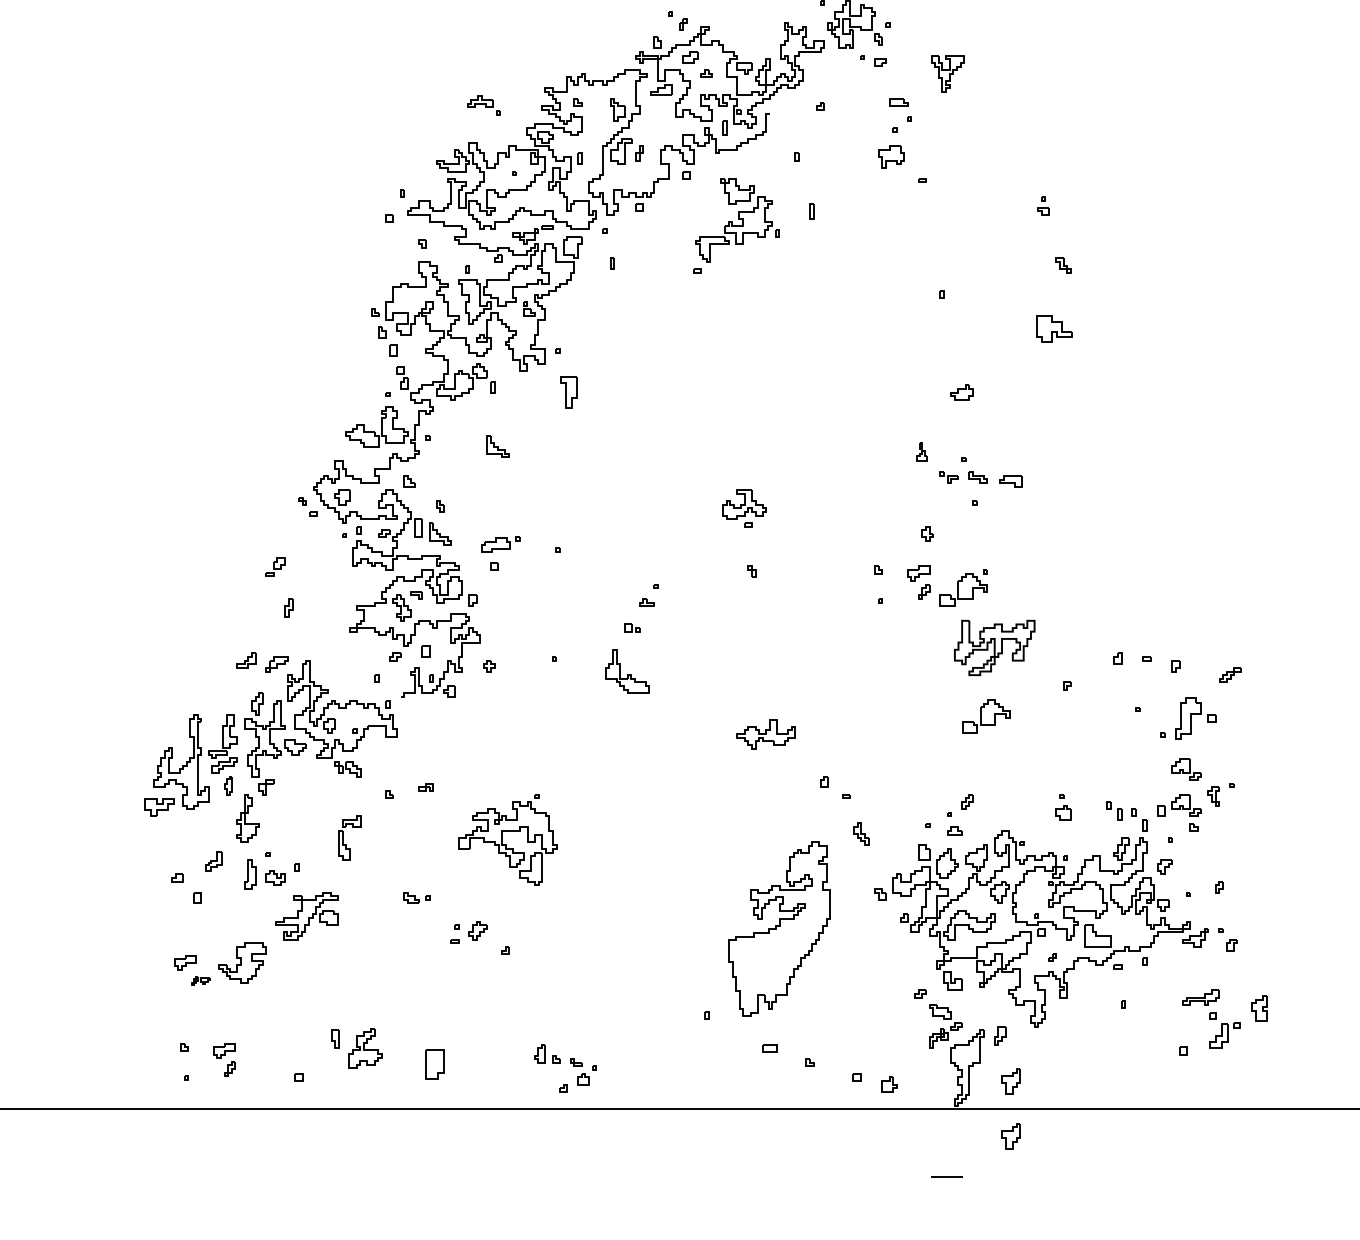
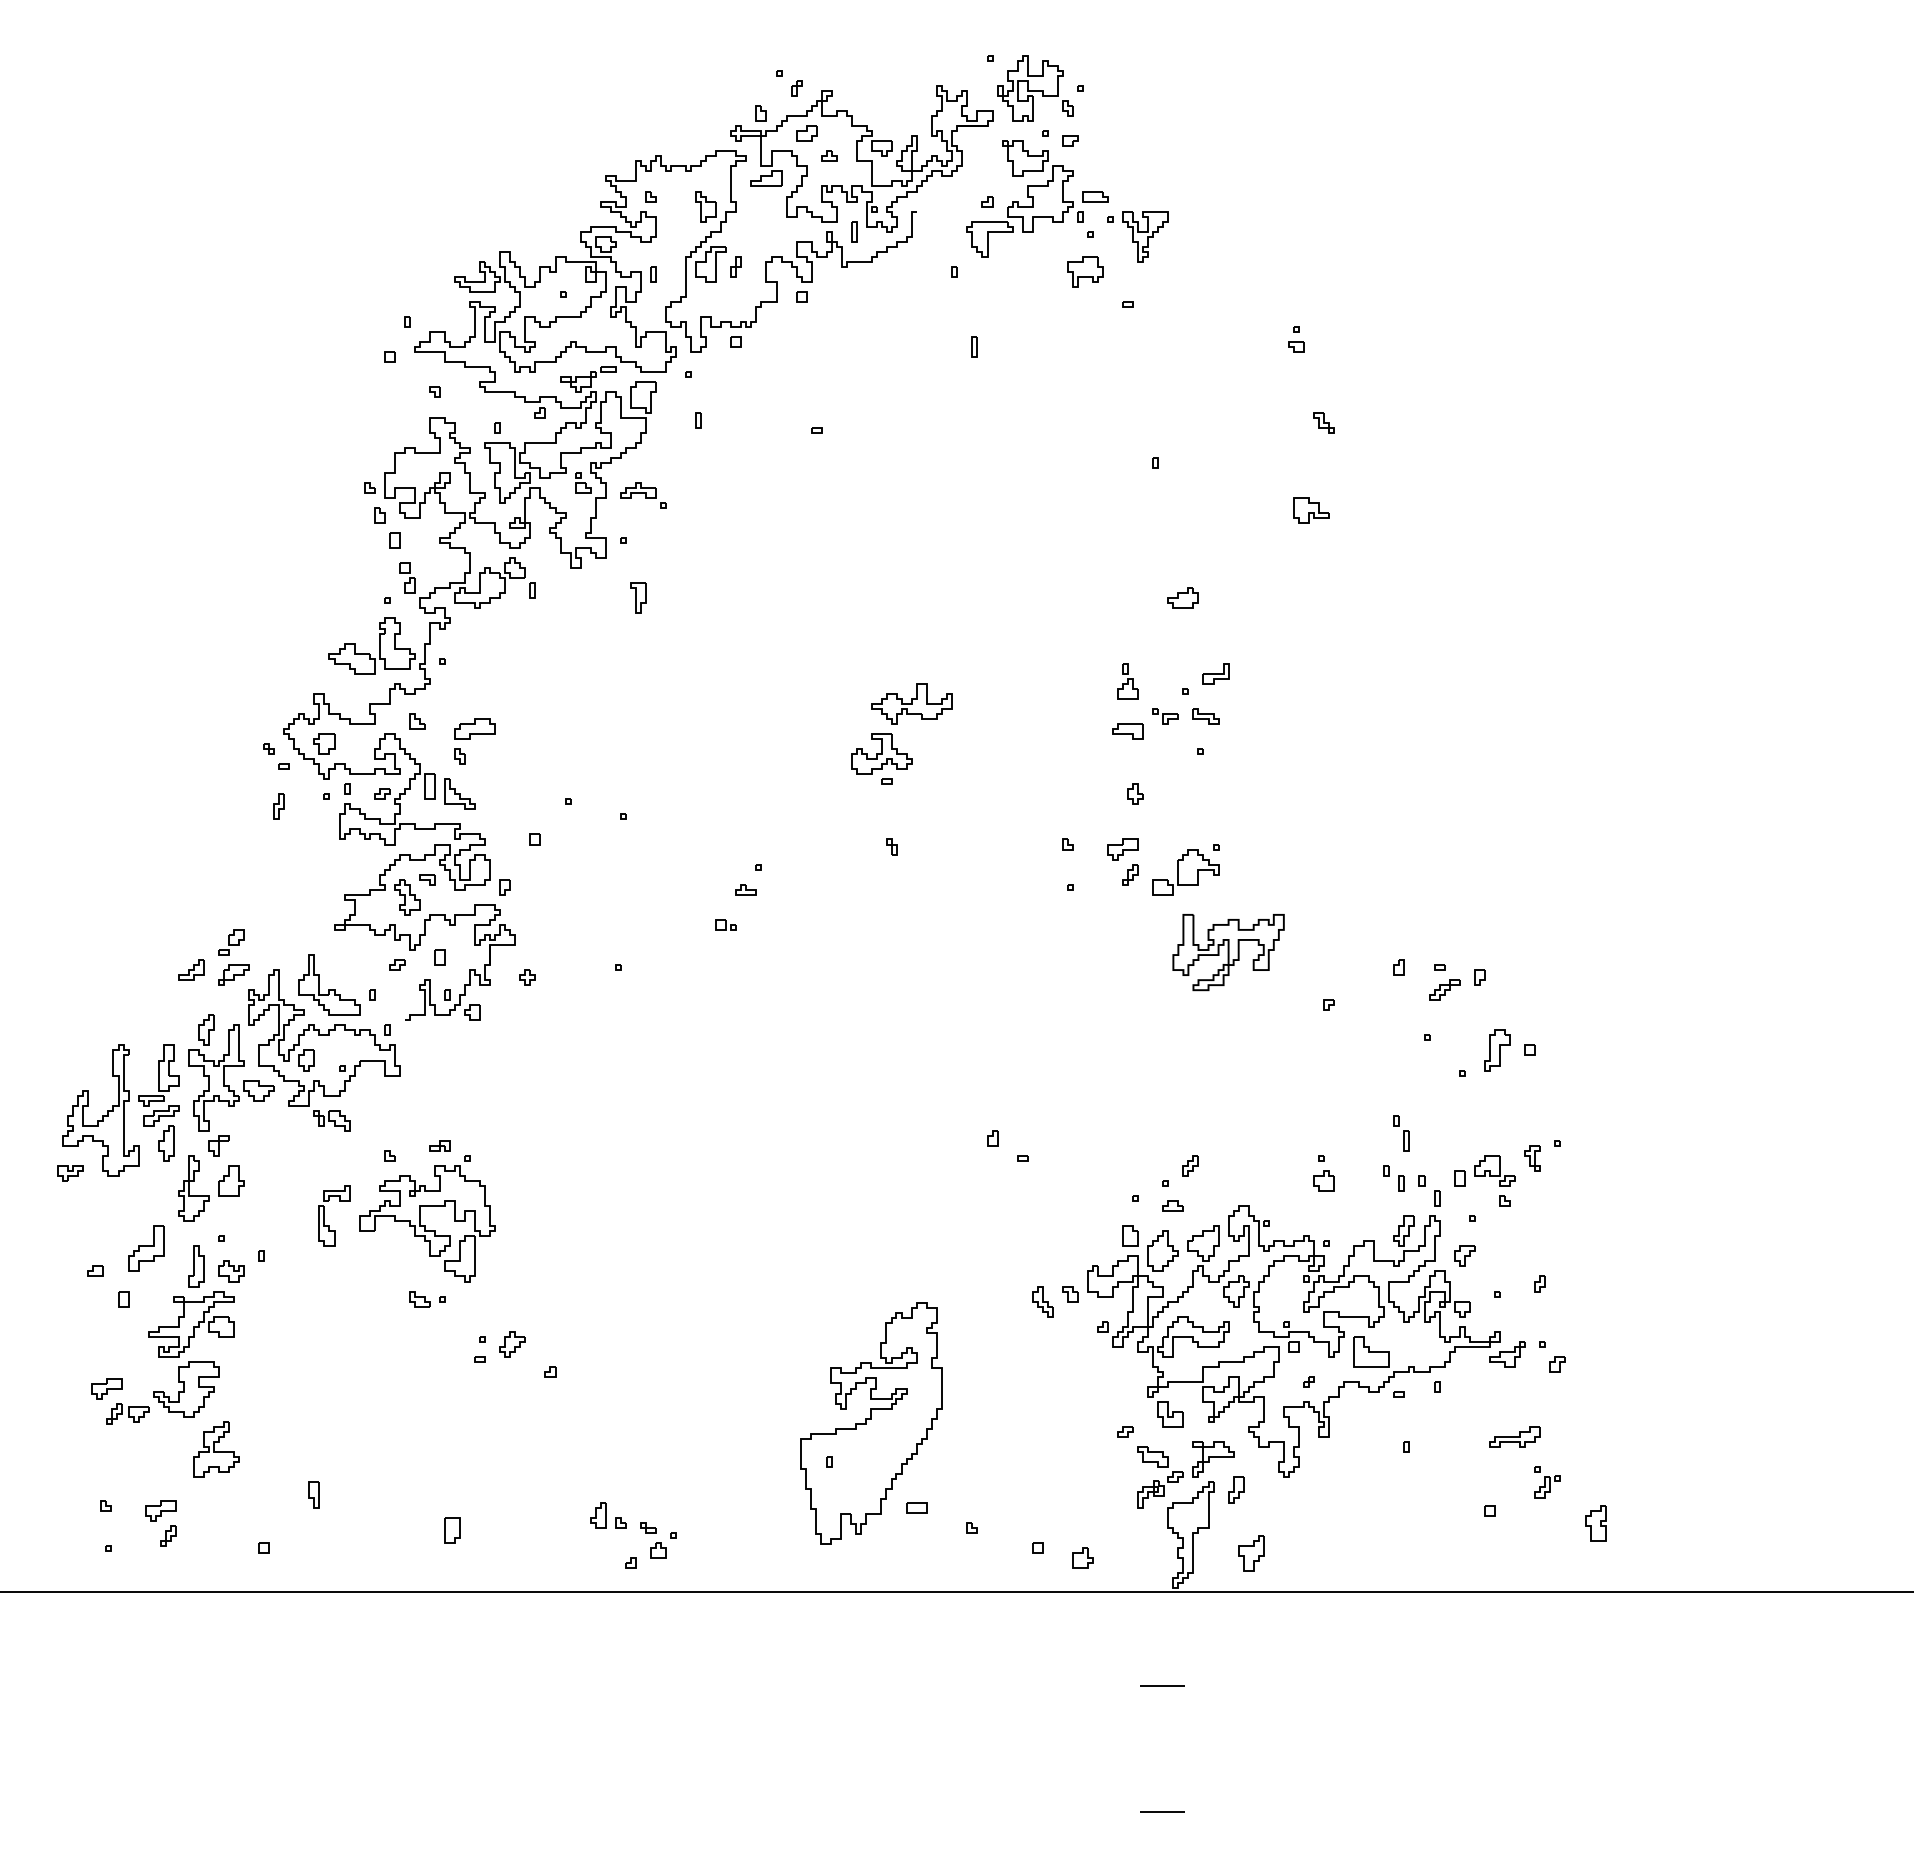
part: (947, 73) -> (1145, 236), moved
part: (483, 105) -> (643, 495), moved
part: (737, 220) -> (1024, 198), moved
part: (1054, 329) -> (1311, 510), size x0.71
part: (569, 391) -> (638, 597), size x0.71
part: (497, 446) -> (539, 672), removed
part: (985, 446) -> (1215, 673), added
part: (921, 452) -> (1127, 681), size x1.43
part: (1010, 481) -> (1127, 731), moved
part: (495, 544) -> (474, 728), moved
part: (275, 567) -> (231, 942), moved
part: (288, 607) -> (278, 806), moved
part: (627, 671) -> (329, 984), moved
part: (1230, 674) -> (1444, 989), moved
part: (985, 716) -> (1216, 1047), removed
part: (1188, 718) -> (1497, 1050), size x0.71
part: (765, 733) -> (911, 703), moved
part: (1186, 769) -> (1494, 1120), removed
part: (1119, 778) -> (1401, 1133), added
part: (228, 785) -> (166, 1143), size x1.43
part: (159, 807) -> (70, 1173), size x0.62
part: (275, 812) -> (231, 1180), added
part: (861, 834) -> (1042, 1301), moved
part: (502, 839) -> (420, 1218), moved
part: (214, 861) -> (146, 1248), size x1.67
part: (307, 916) -> (191, 1324), moved
part: (779, 929) -> (871, 1423), moved
part: (200, 980) -> (127, 1413), size x1.67
part: (1259, 1008) -> (1595, 1523), moved
part: (983, 1013) -> (1213, 1459), added
part: (1224, 1030) -> (1547, 1482), size x0.62
part: (365, 1048) -> (216, 1449), moved
part: (434, 1064) -> (452, 1530), size x0.62
part: (1011, 1136) -> (1251, 1629), removed

